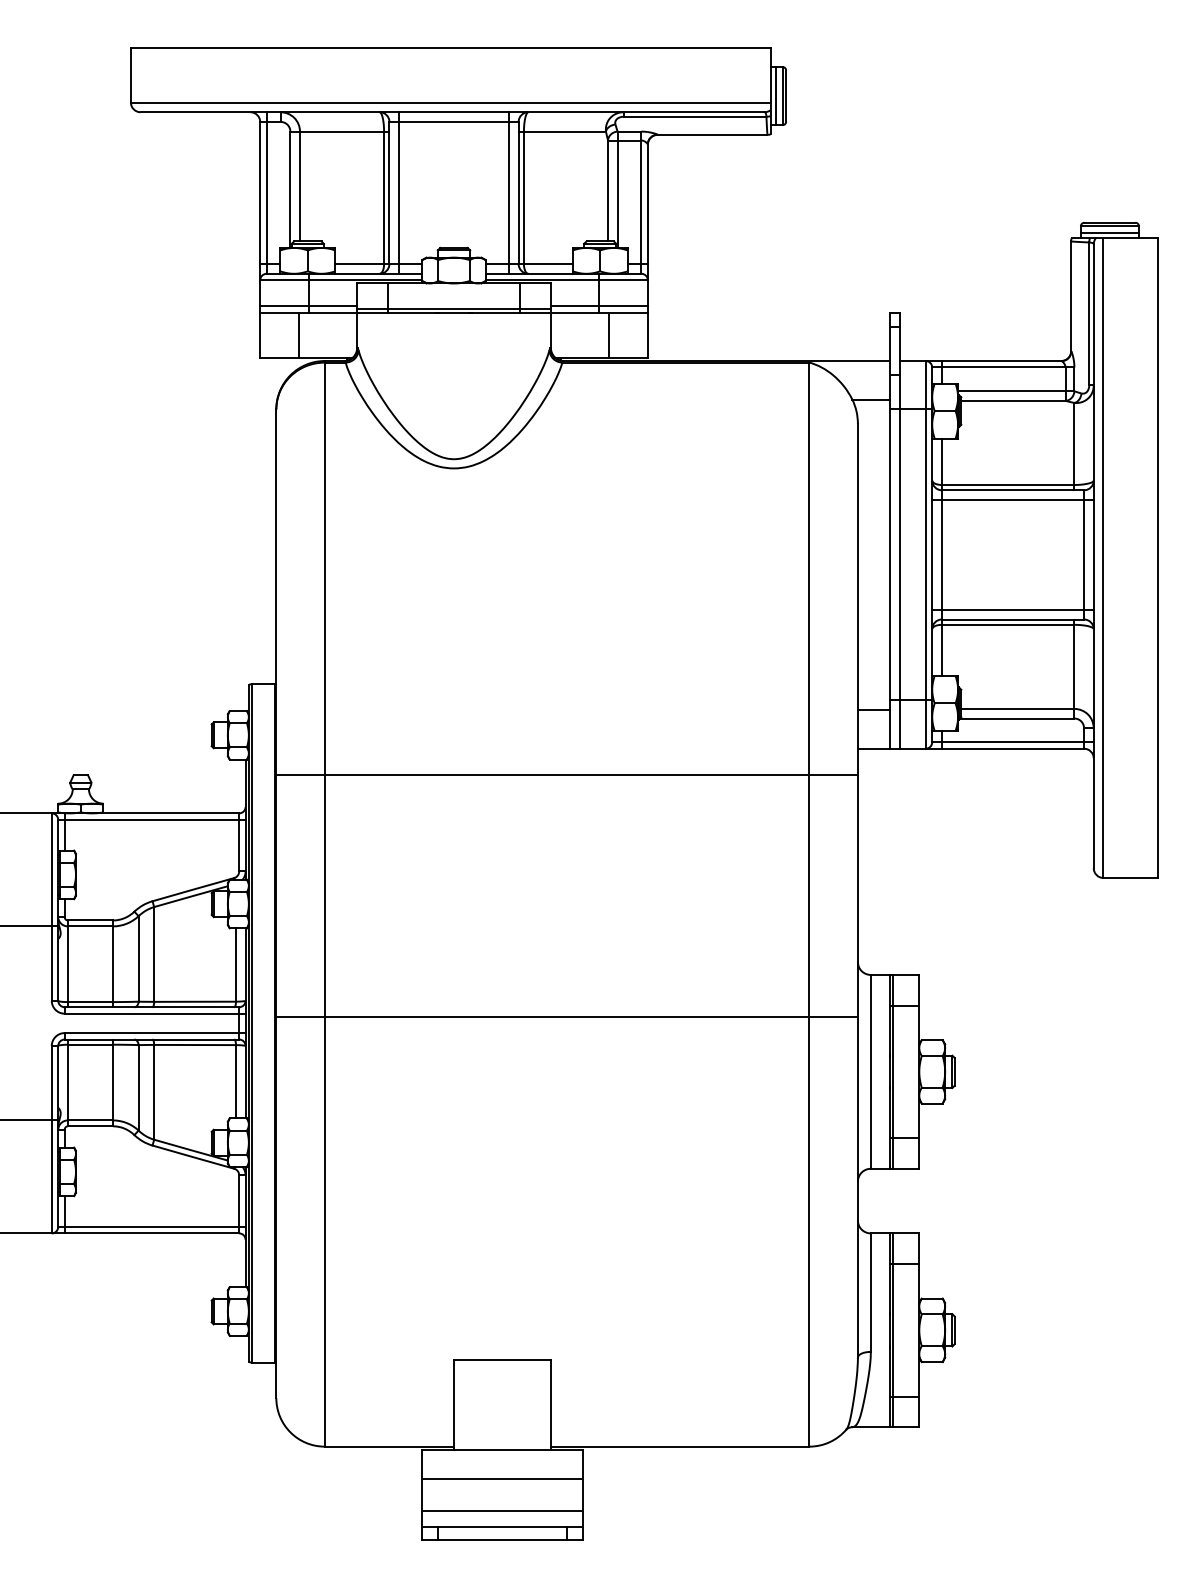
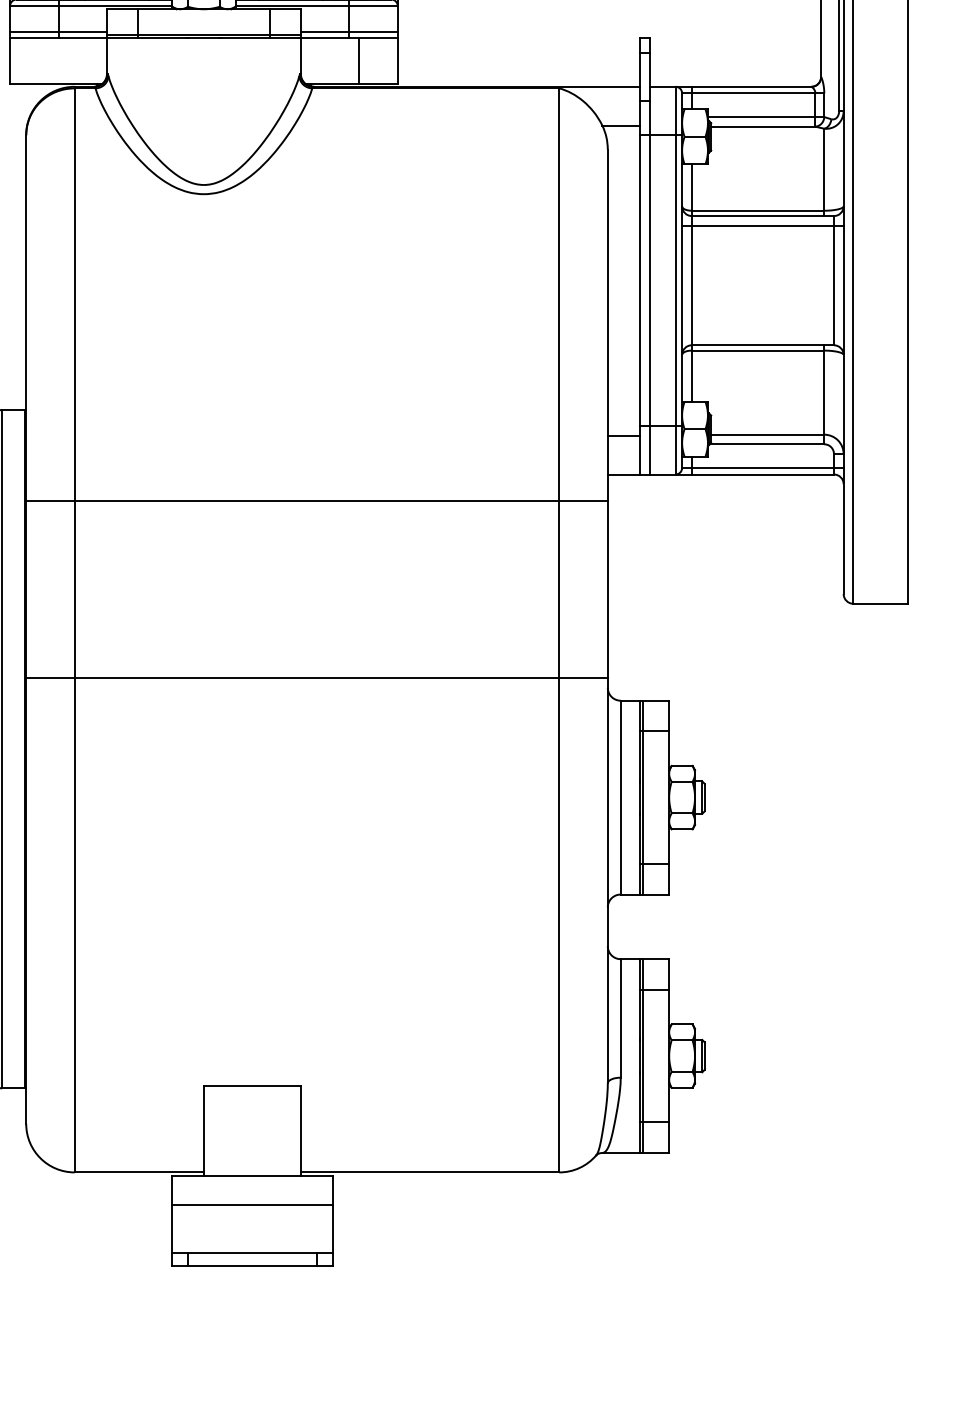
line: (298, 334) -> (48, 60), removed
line: (1012, 609) -> (762, 335), removed
line: (566, 1016) -> (316, 677), moved
line: (502, 1511) -> (252, 1237), removed

